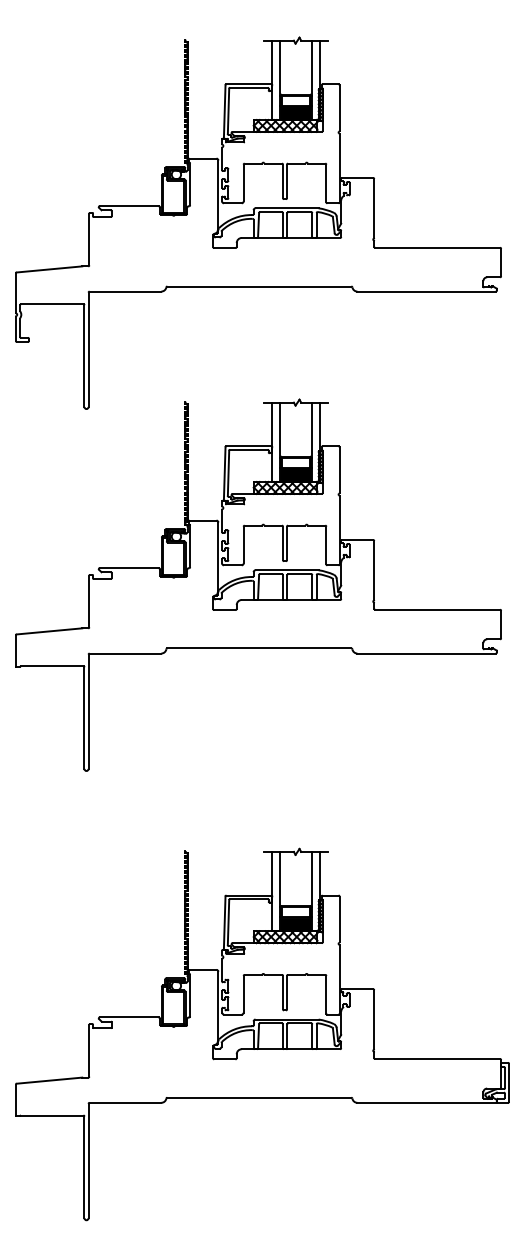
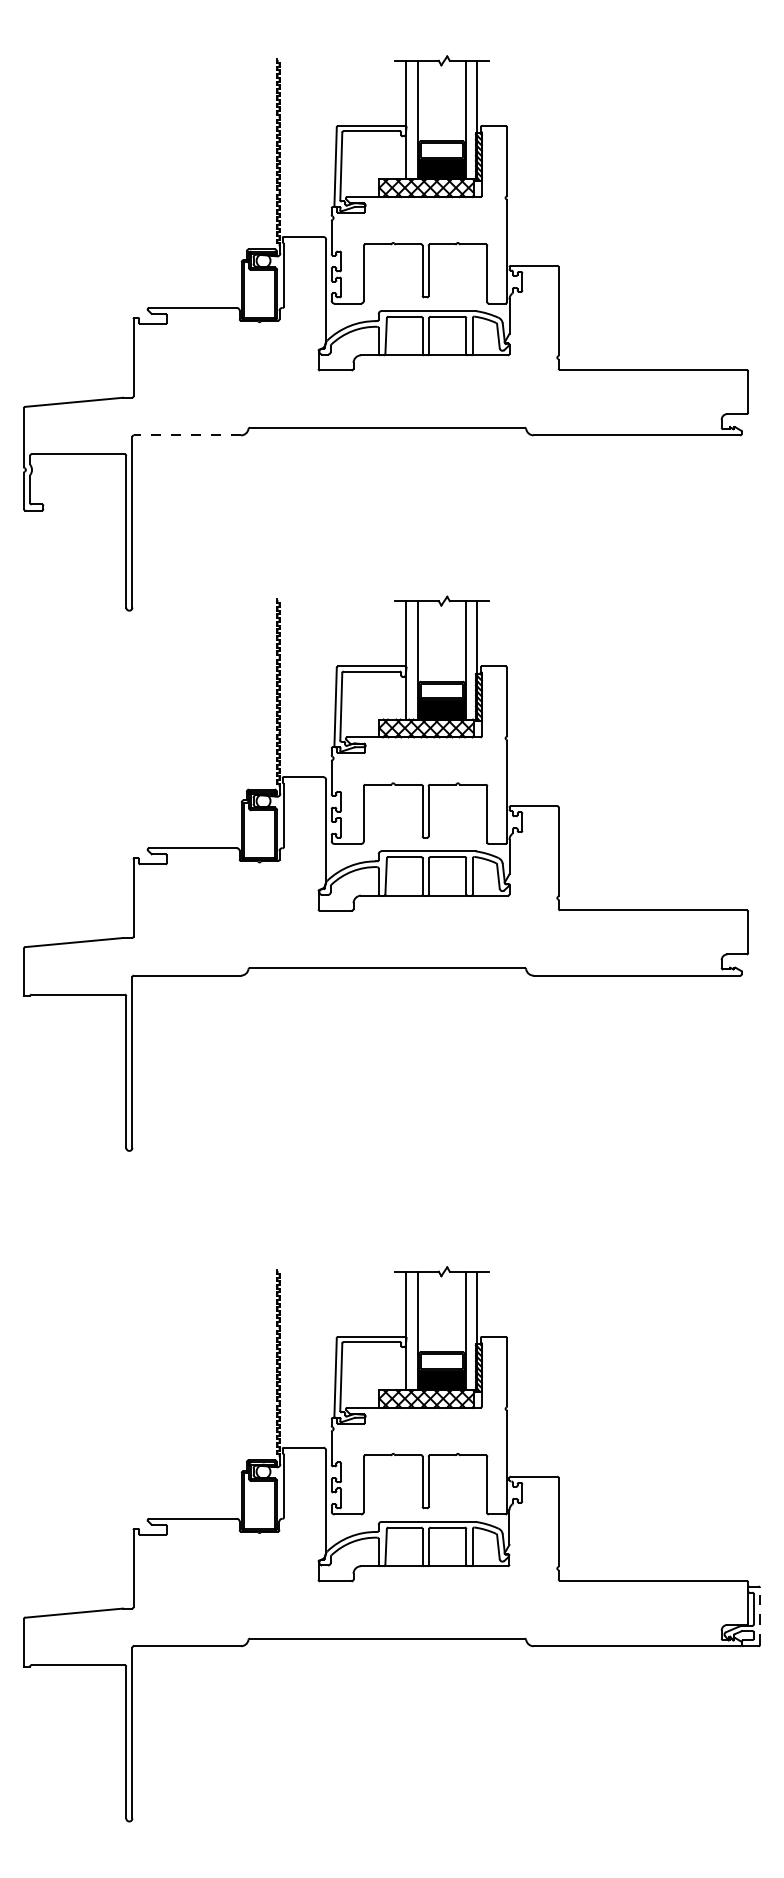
line: (125, 291) -> (187, 435), solid -> dashed
line: (509, 1082) -> (760, 1615), solid -> dashed

